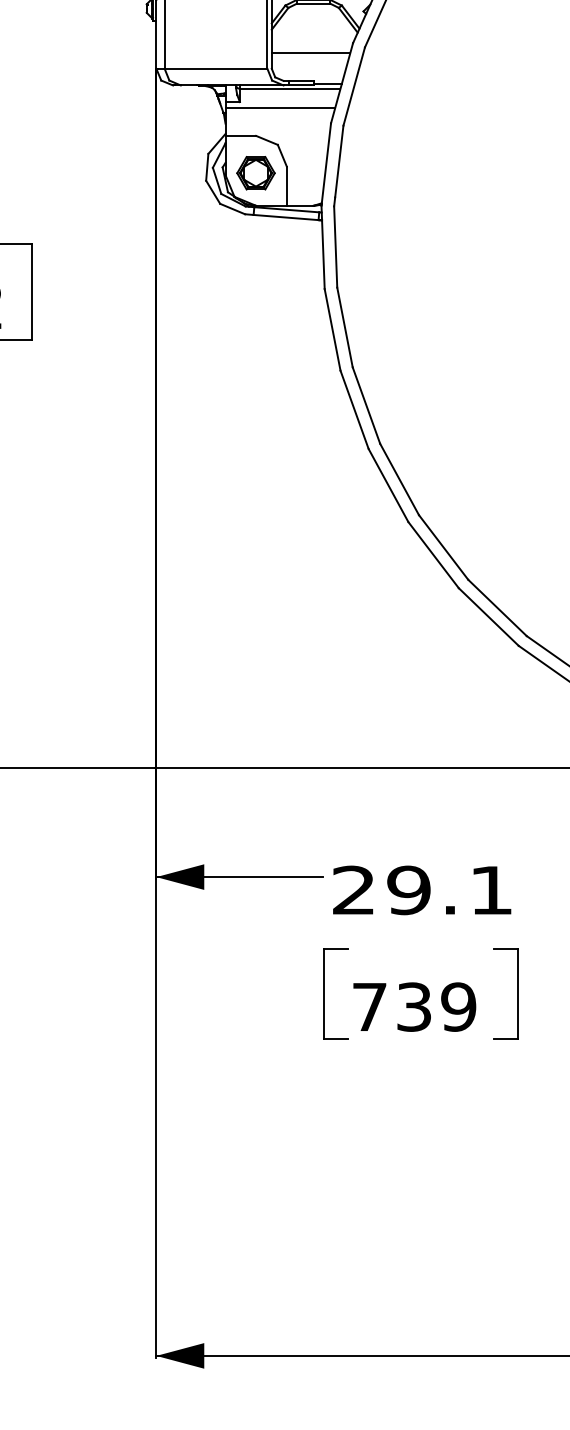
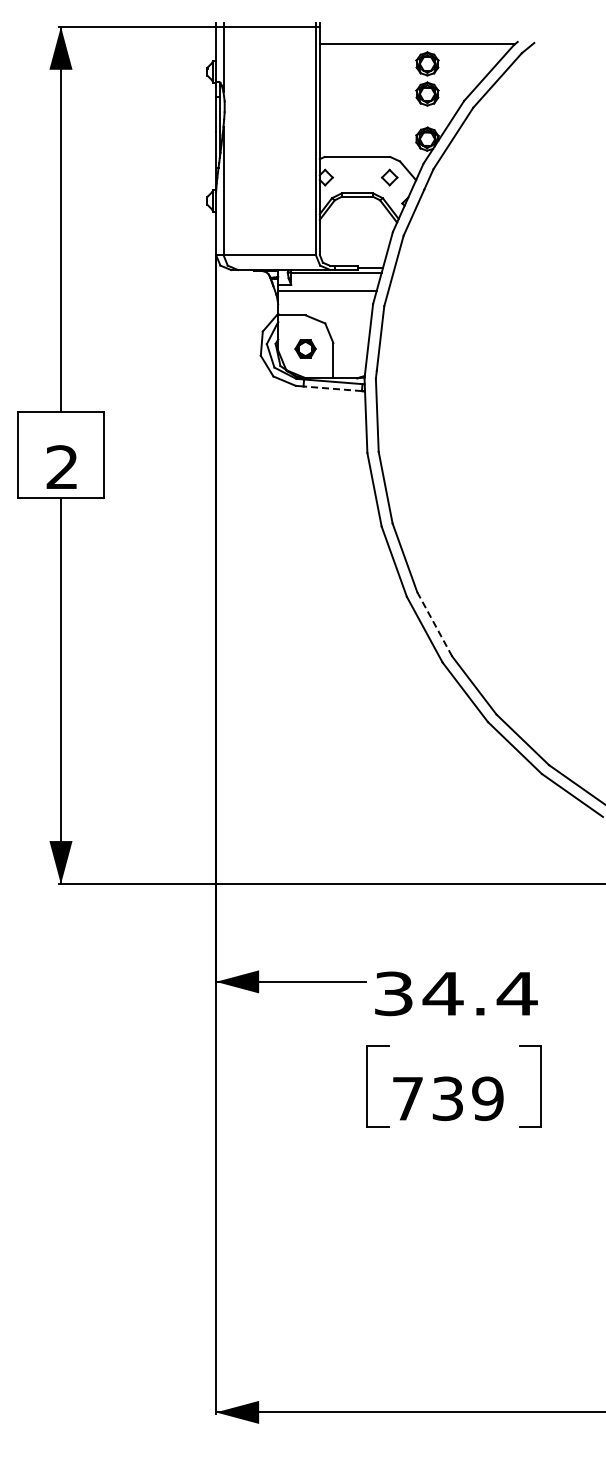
line: (310, 52) -> (354, 240), removed
part: (255, 172) -> (305, 348), size x0.6
line: (285, 217) -> (332, 388), solid -> dashed
line: (399, 479) -> (434, 624), solid -> dashed
text: (423, 890) -> (456, 993), 29.1 -> 34.4

